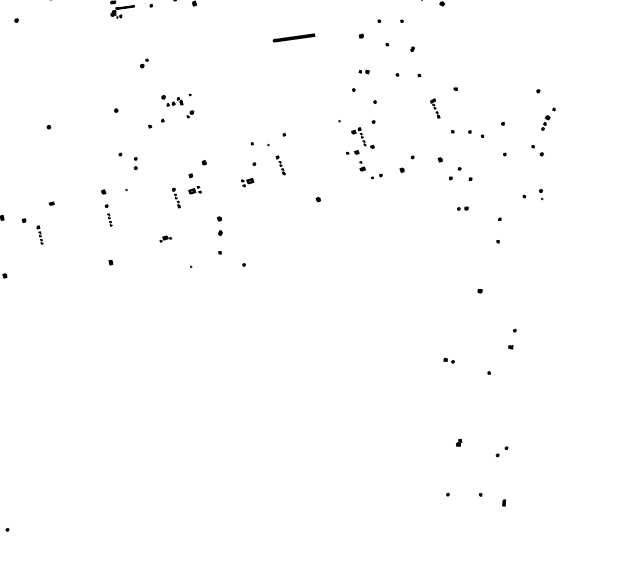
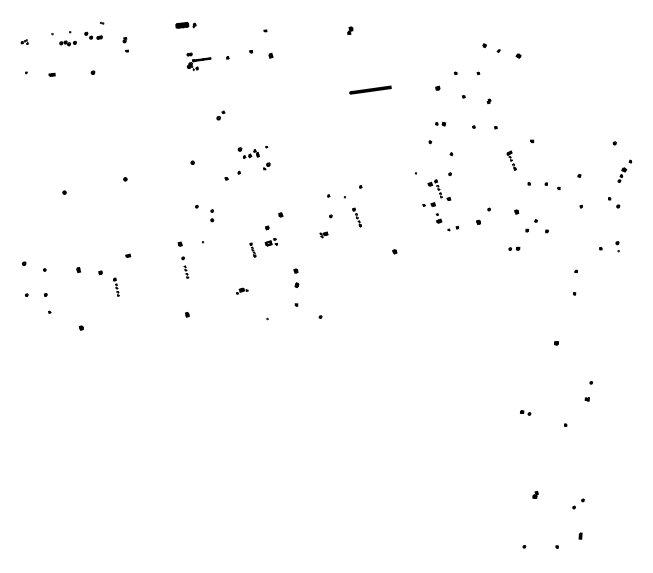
part: (247, 182) -> (323, 234), size x0.6
part: (176, 197) -> (252, 249), size x0.7
part: (463, 208) -> (514, 248), moved
part: (504, 502) -> (580, 535), moved

